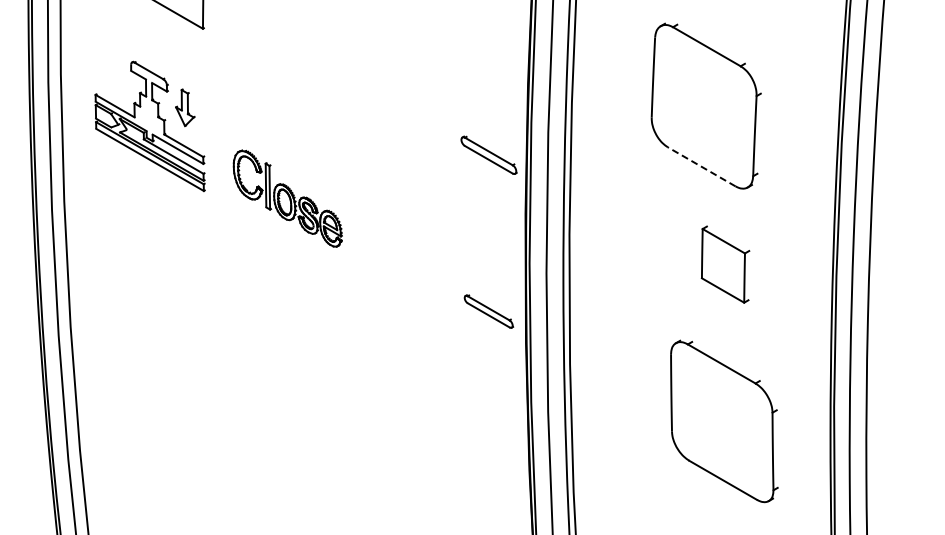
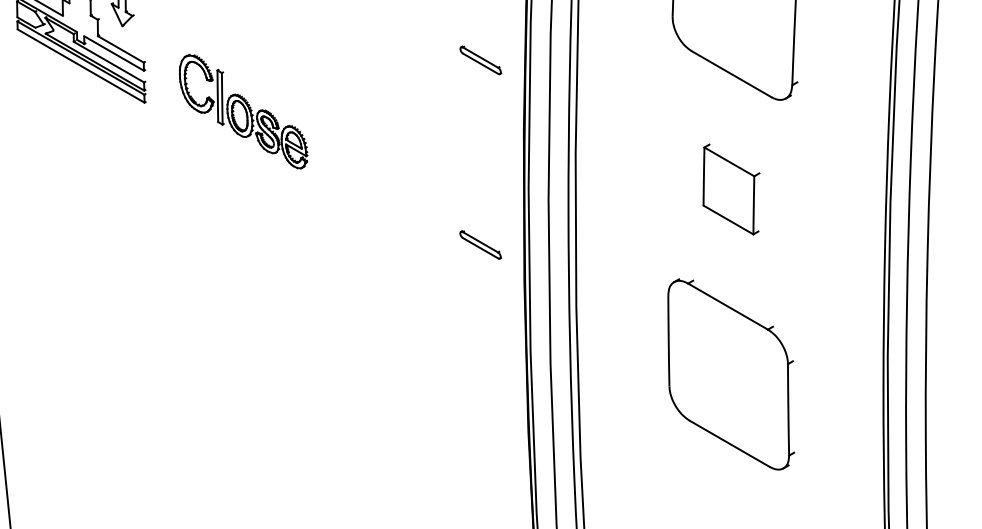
part: (488, 154) -> (480, 59), size x0.62
line: (701, 166) -> (731, 73), dashed -> solid
part: (725, 264) -> (731, 189), moved
part: (488, 311) -> (480, 244), size x0.71
part: (724, 421) -> (731, 374), moved

